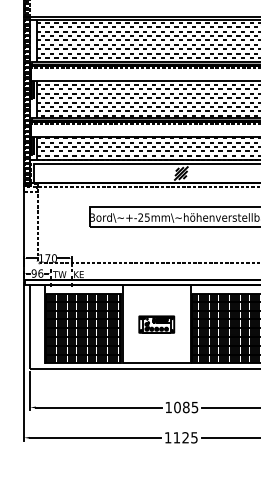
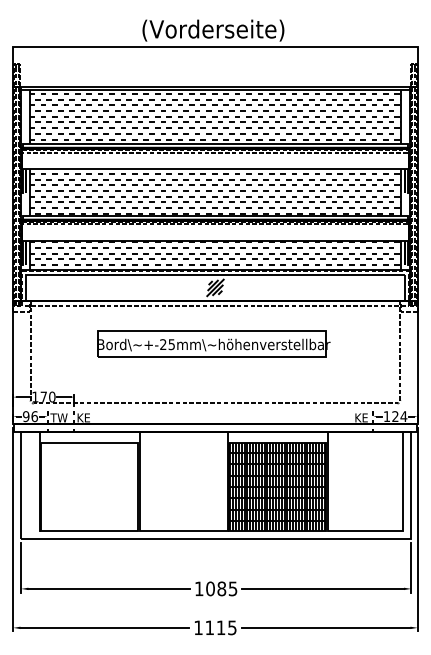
part: (156, 324) -> (183, 481), removed
hatch: (83, 328) -> (89, 487), removed
text: (185, 437) -> (220, 627), 1125 -> 1115

